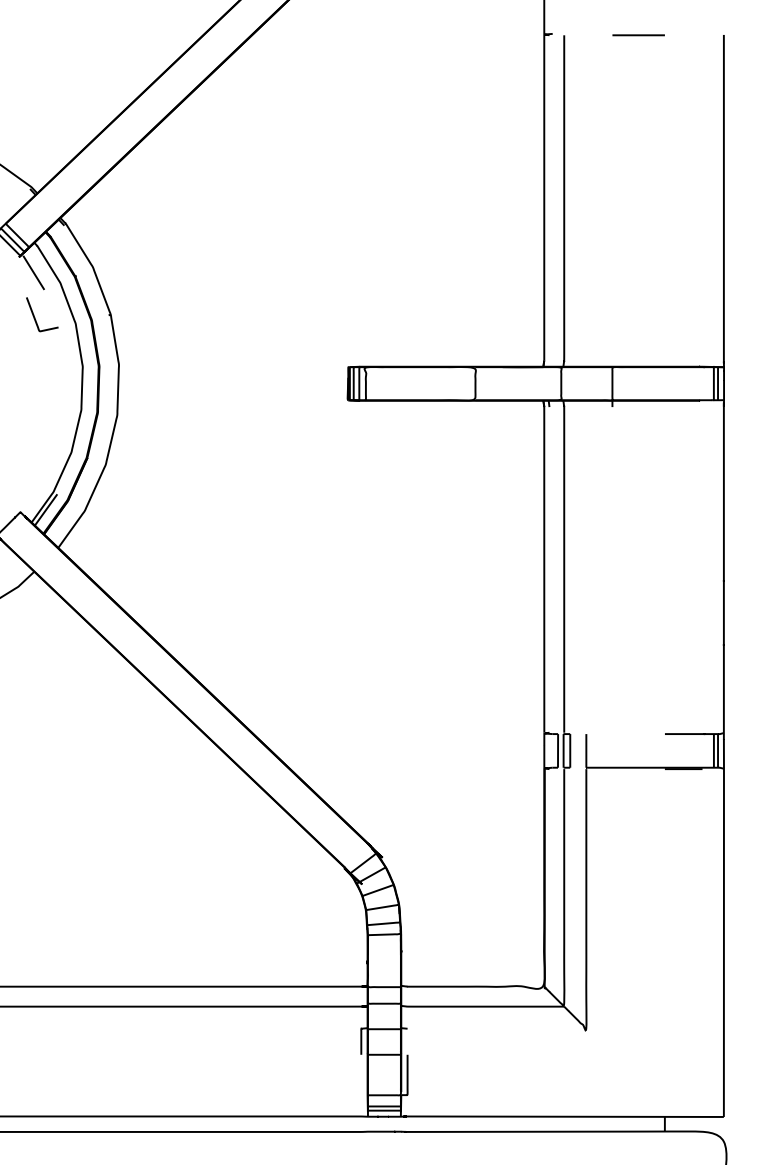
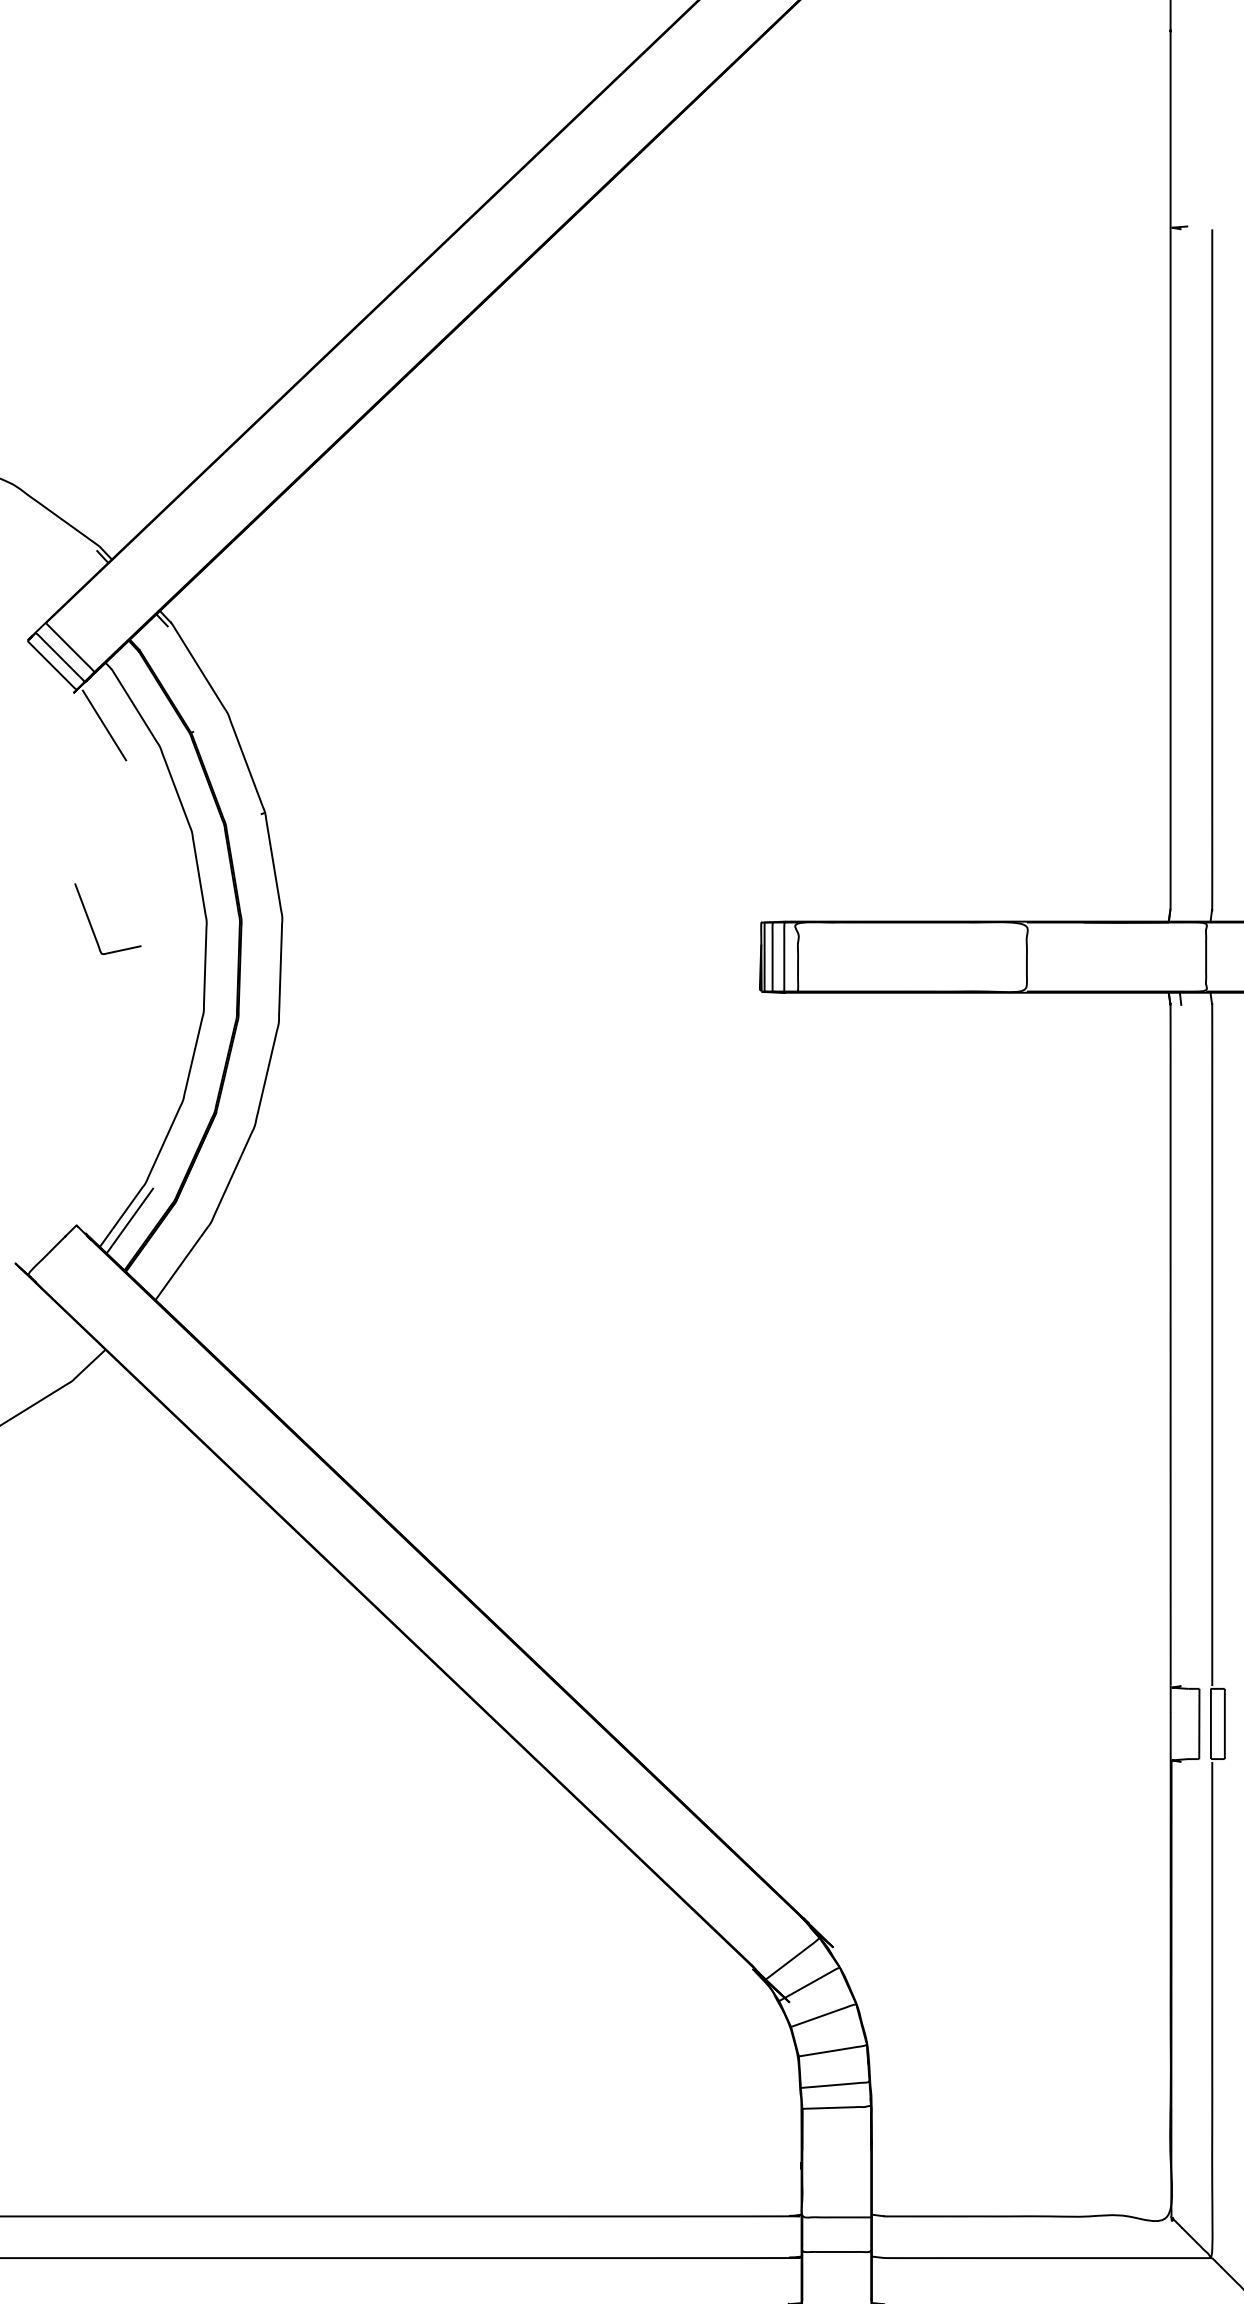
curve: (35, 317) -> (93, 925), moved

